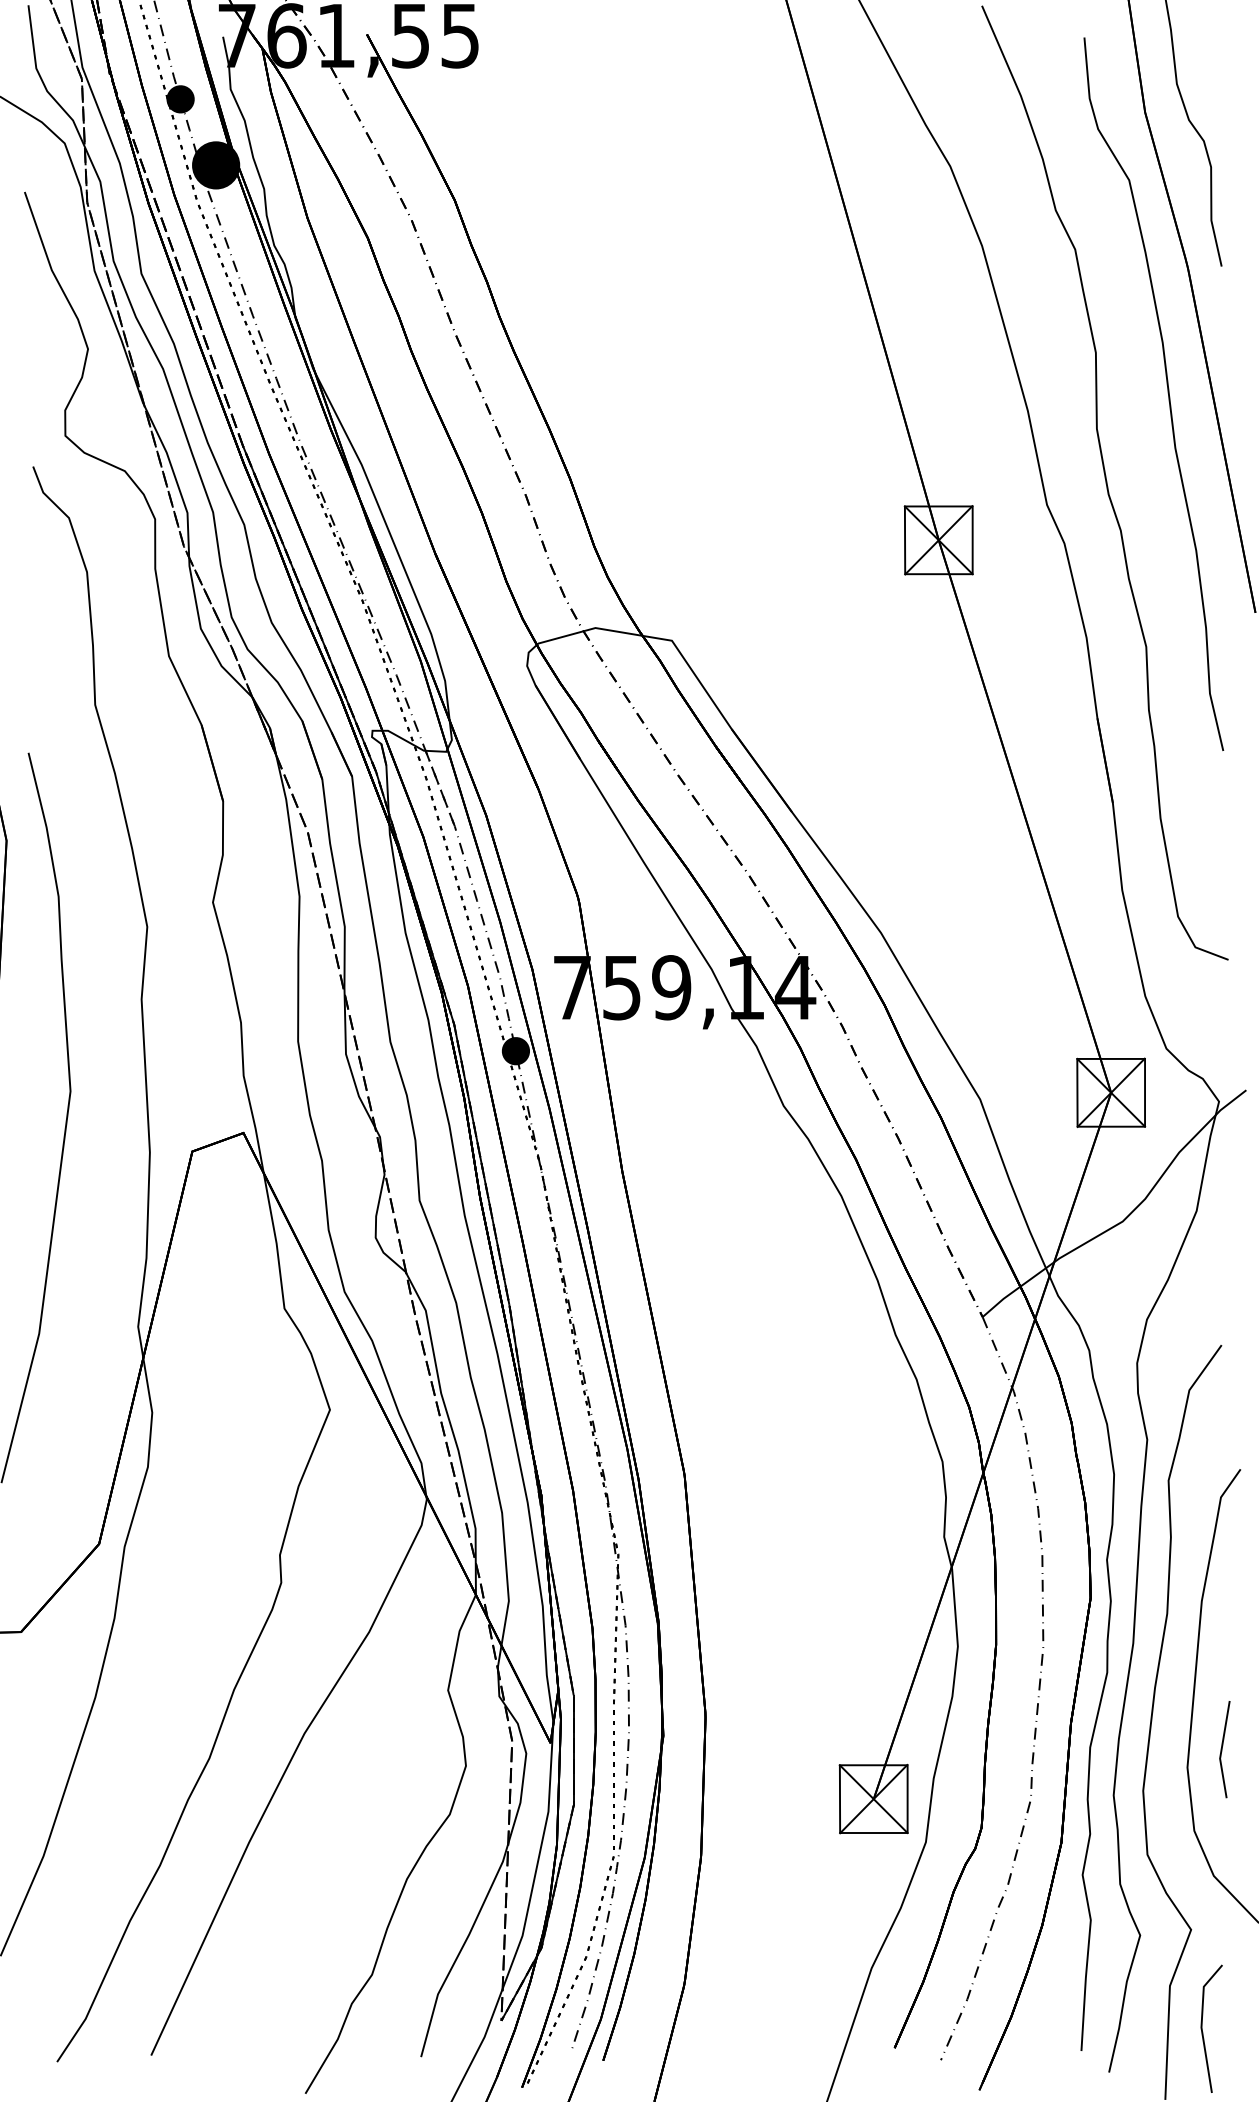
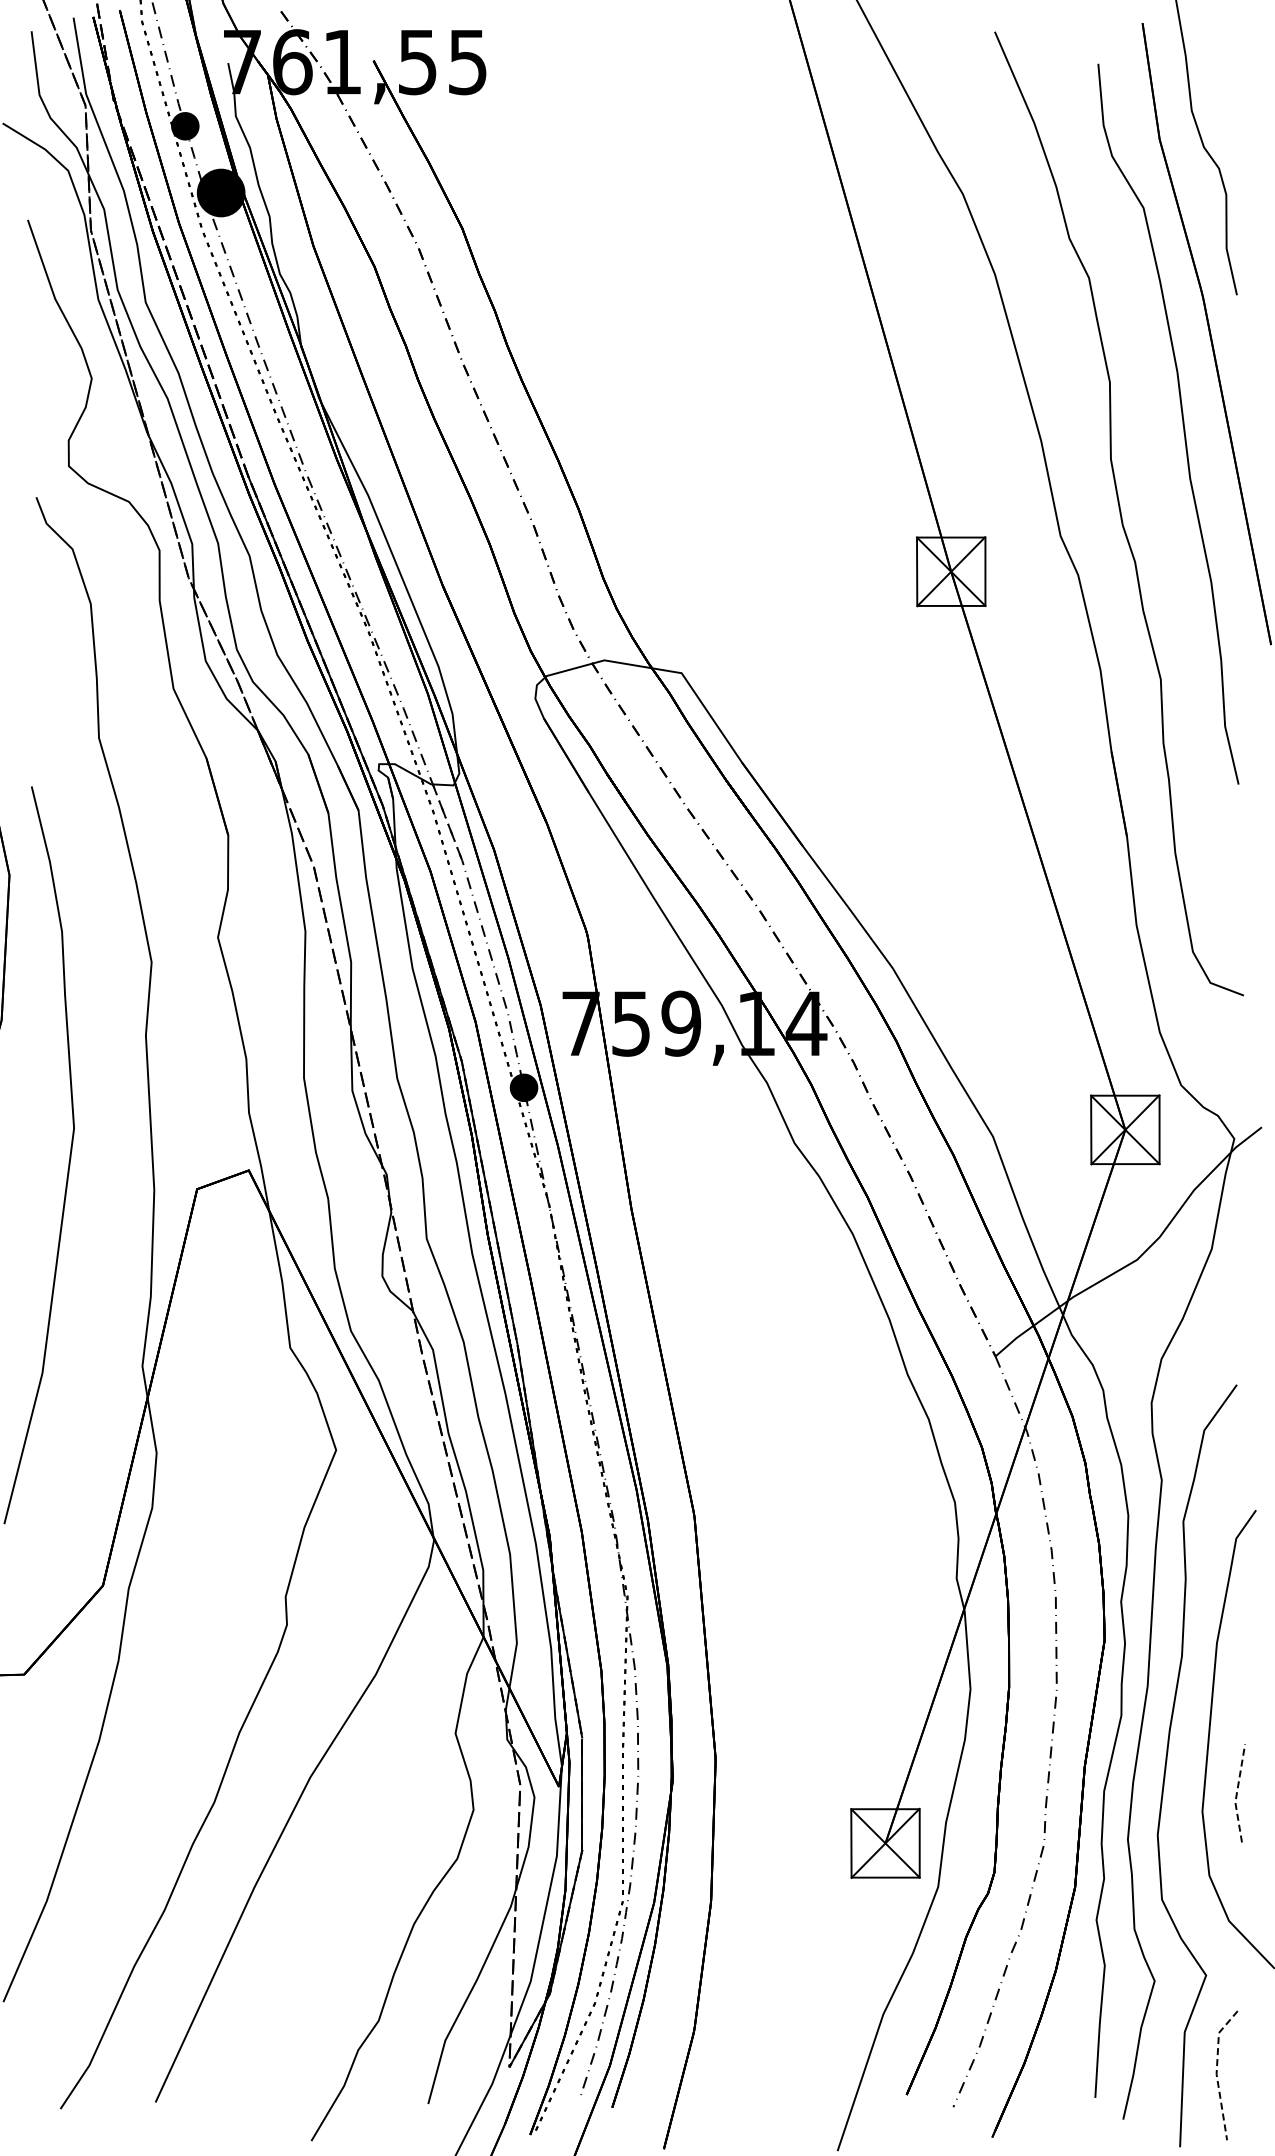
line: (1221, 1749) -> (1236, 1793), solid -> dashed
line: (1201, 2025) -> (1216, 2072), solid -> dashed

